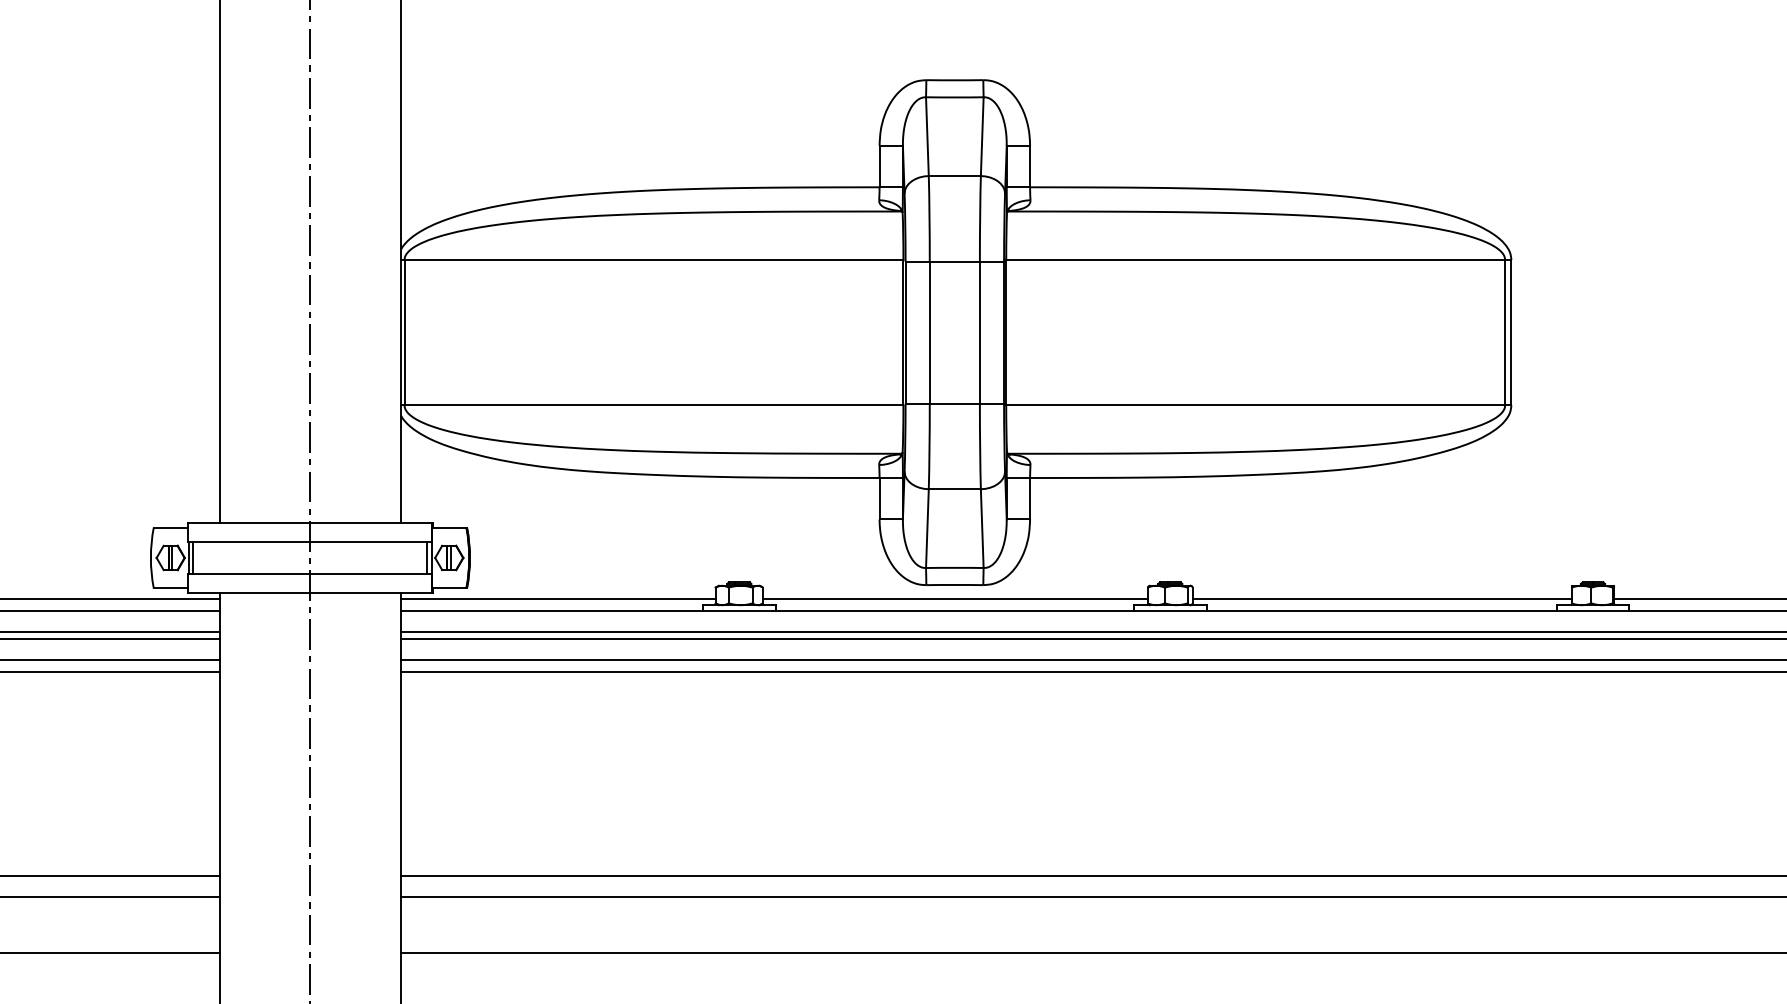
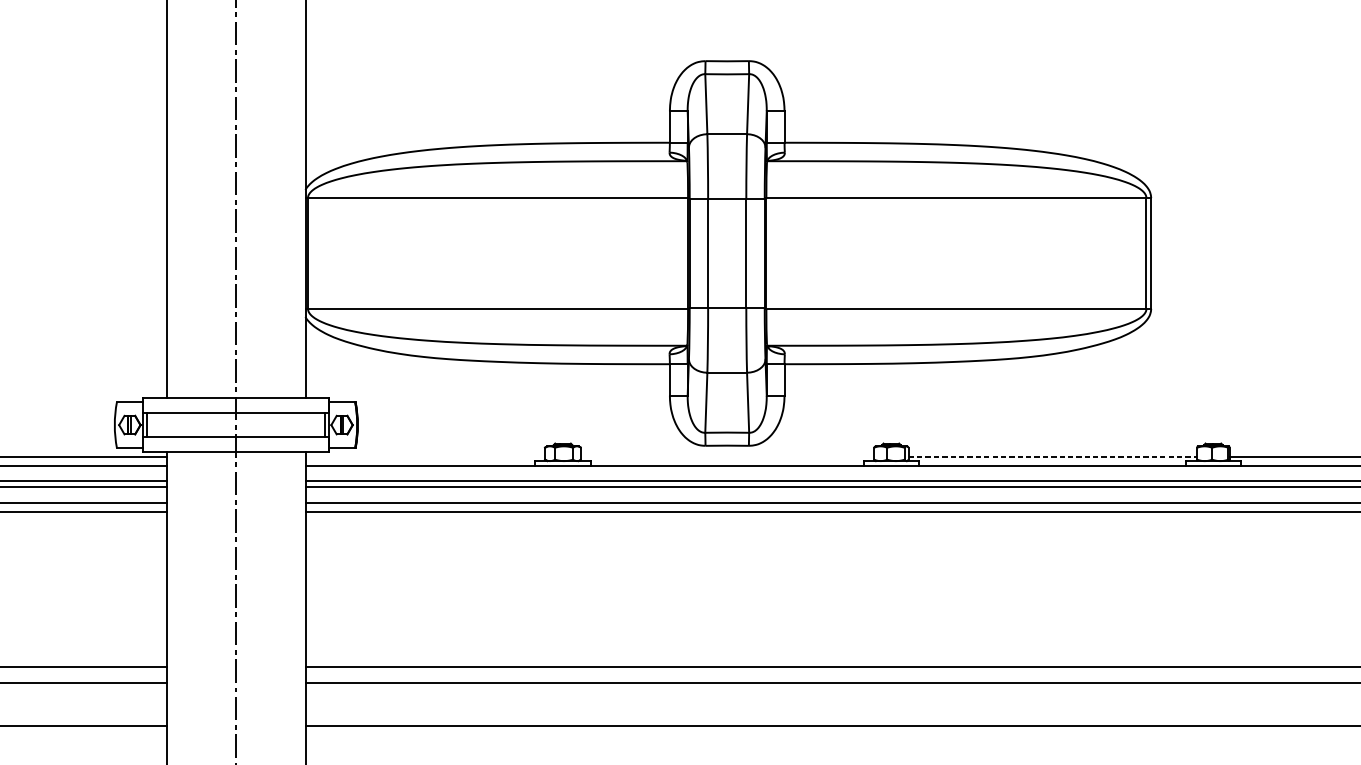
line: (558, 599) -> (425, 456), removed
line: (955, 599) -> (727, 456), removed
line: (1382, 599) -> (1053, 456), solid -> dashed

